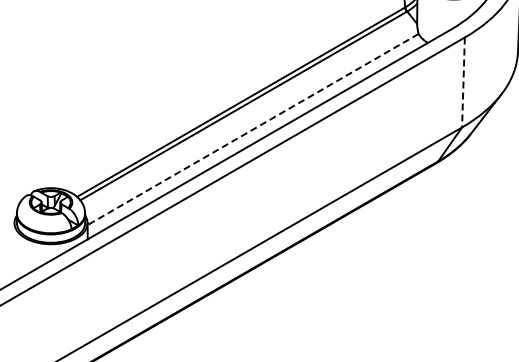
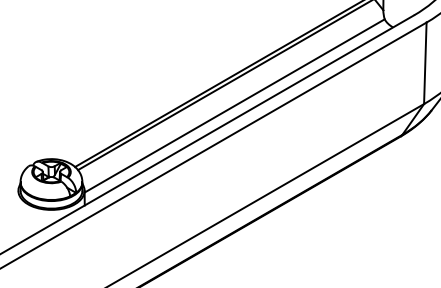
line: (463, 82) -> (425, 63), dashed -> solid
line: (252, 129) -> (234, 105), dashed -> solid

